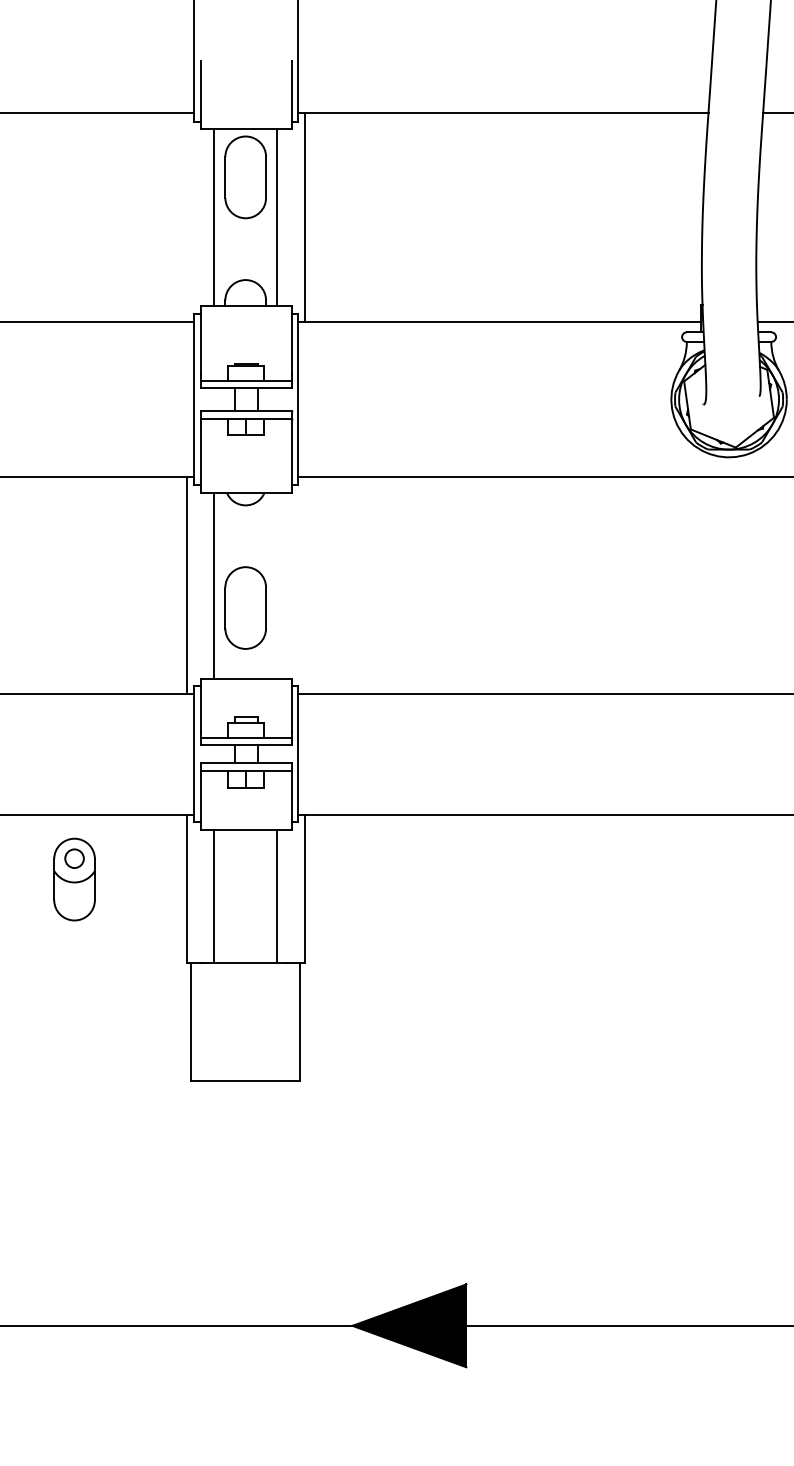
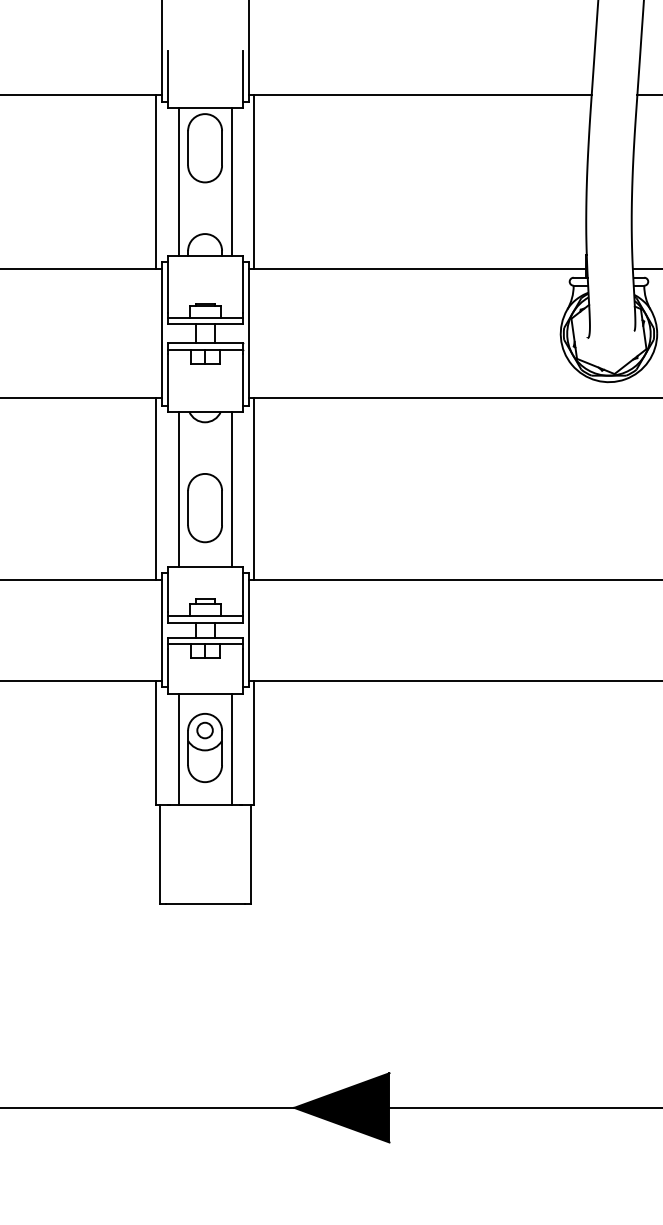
line: (186, 217) -> (155, 181), added
line: (304, 584) -> (254, 488), added
line: (277, 585) -> (231, 489), added
part: (73, 879) -> (204, 747), moved

